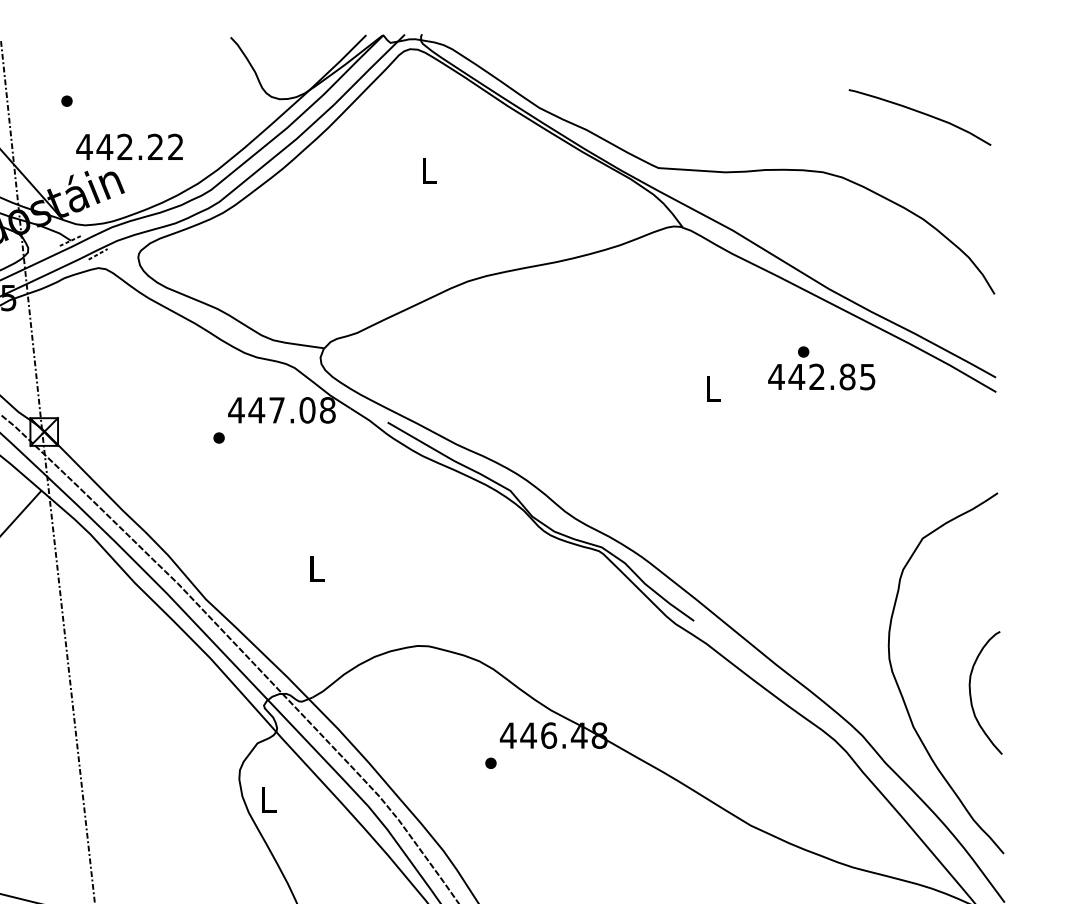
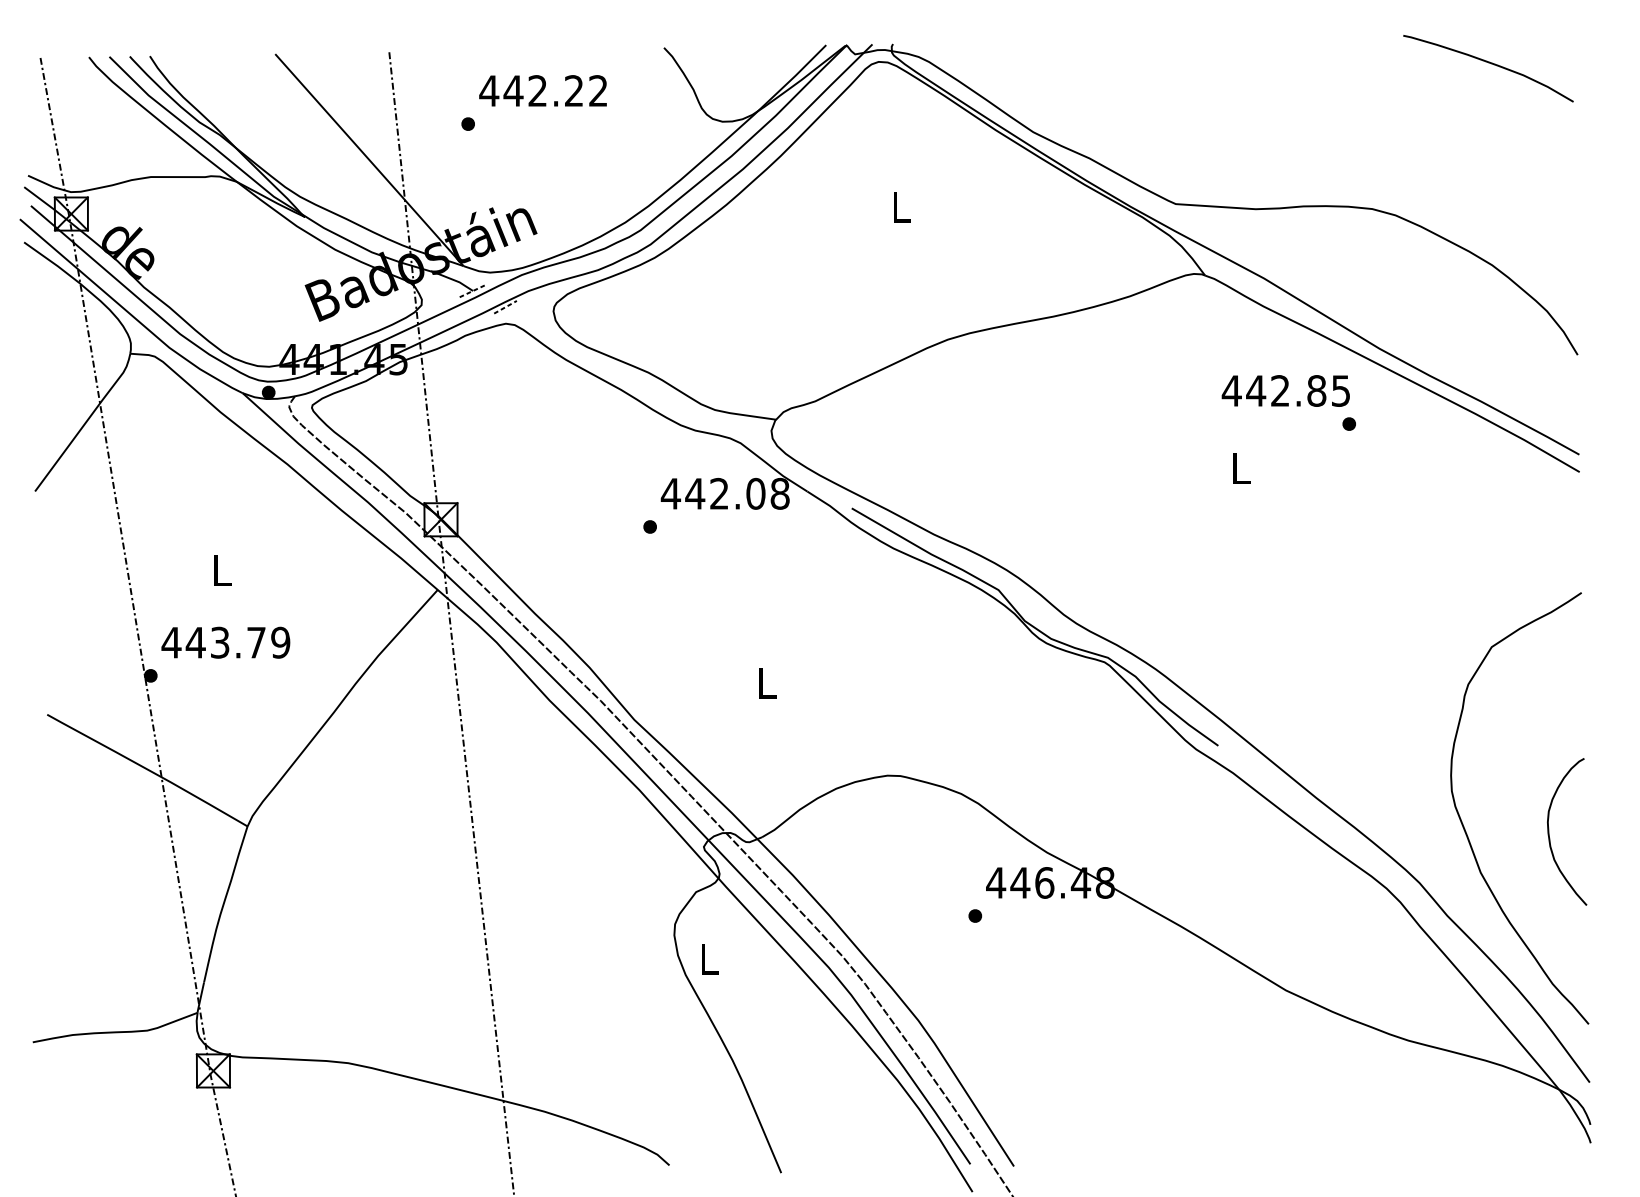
curve: (920, 113) -> (1488, 63), moved
text: (129, 146) -> (542, 90), moved
text: (821, 376) -> (1285, 390), moved
text: (277, 410) -> (719, 493), 447.08 -> 442.08

